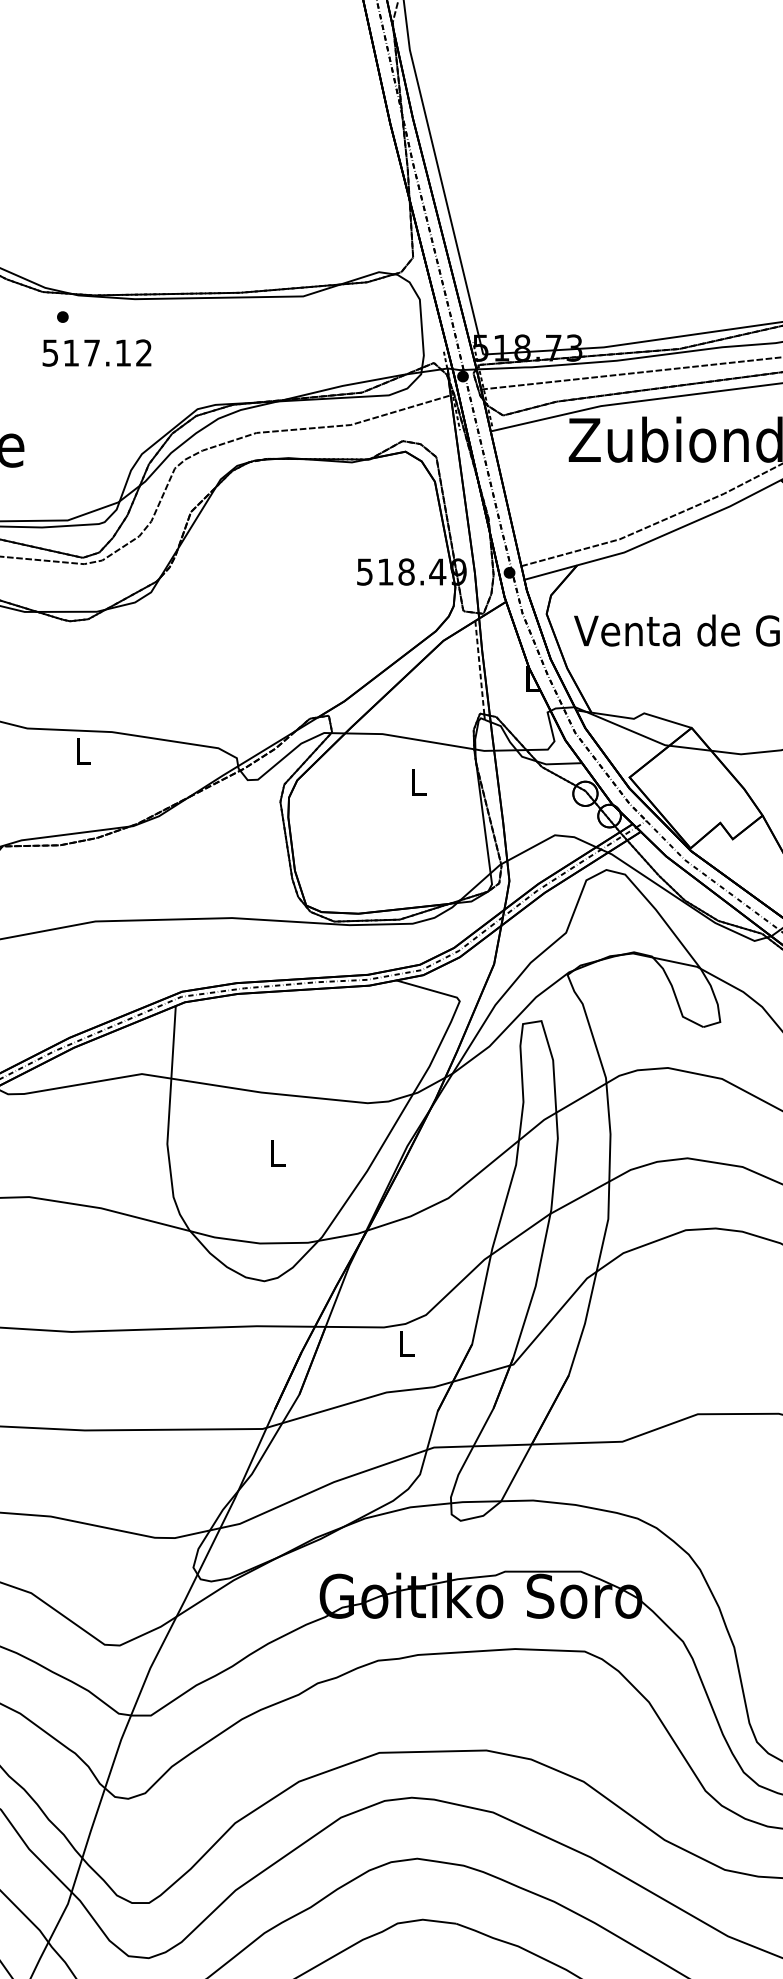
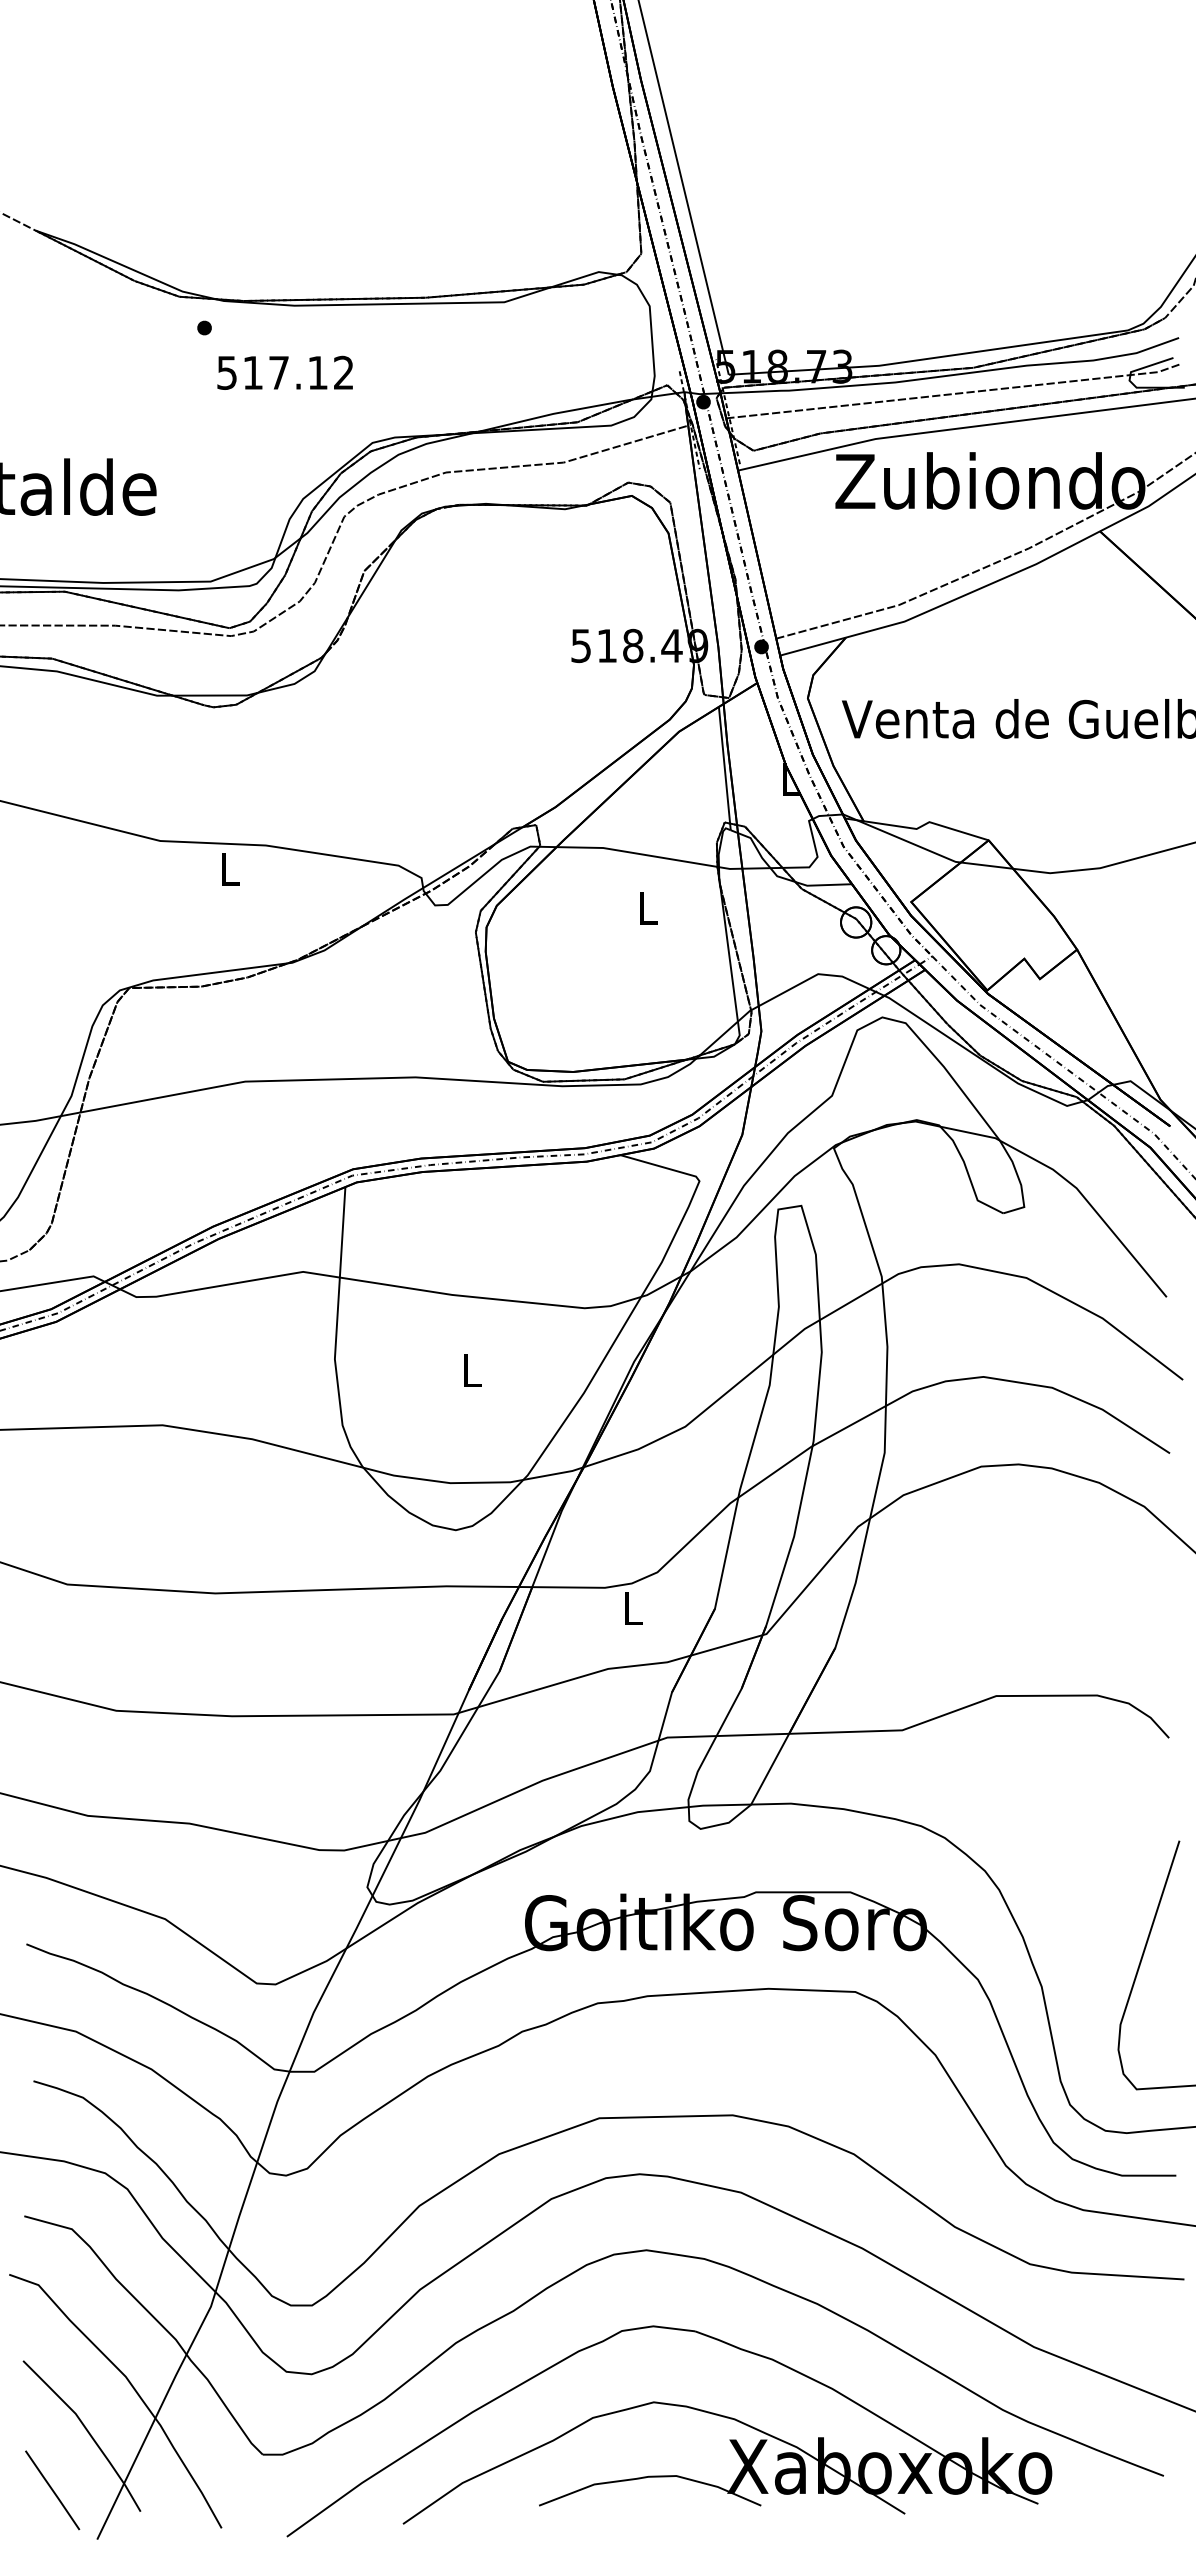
text: (96, 352) -> (284, 372), moved
line: (479, 667) -> (724, 765), dashed -> solid

